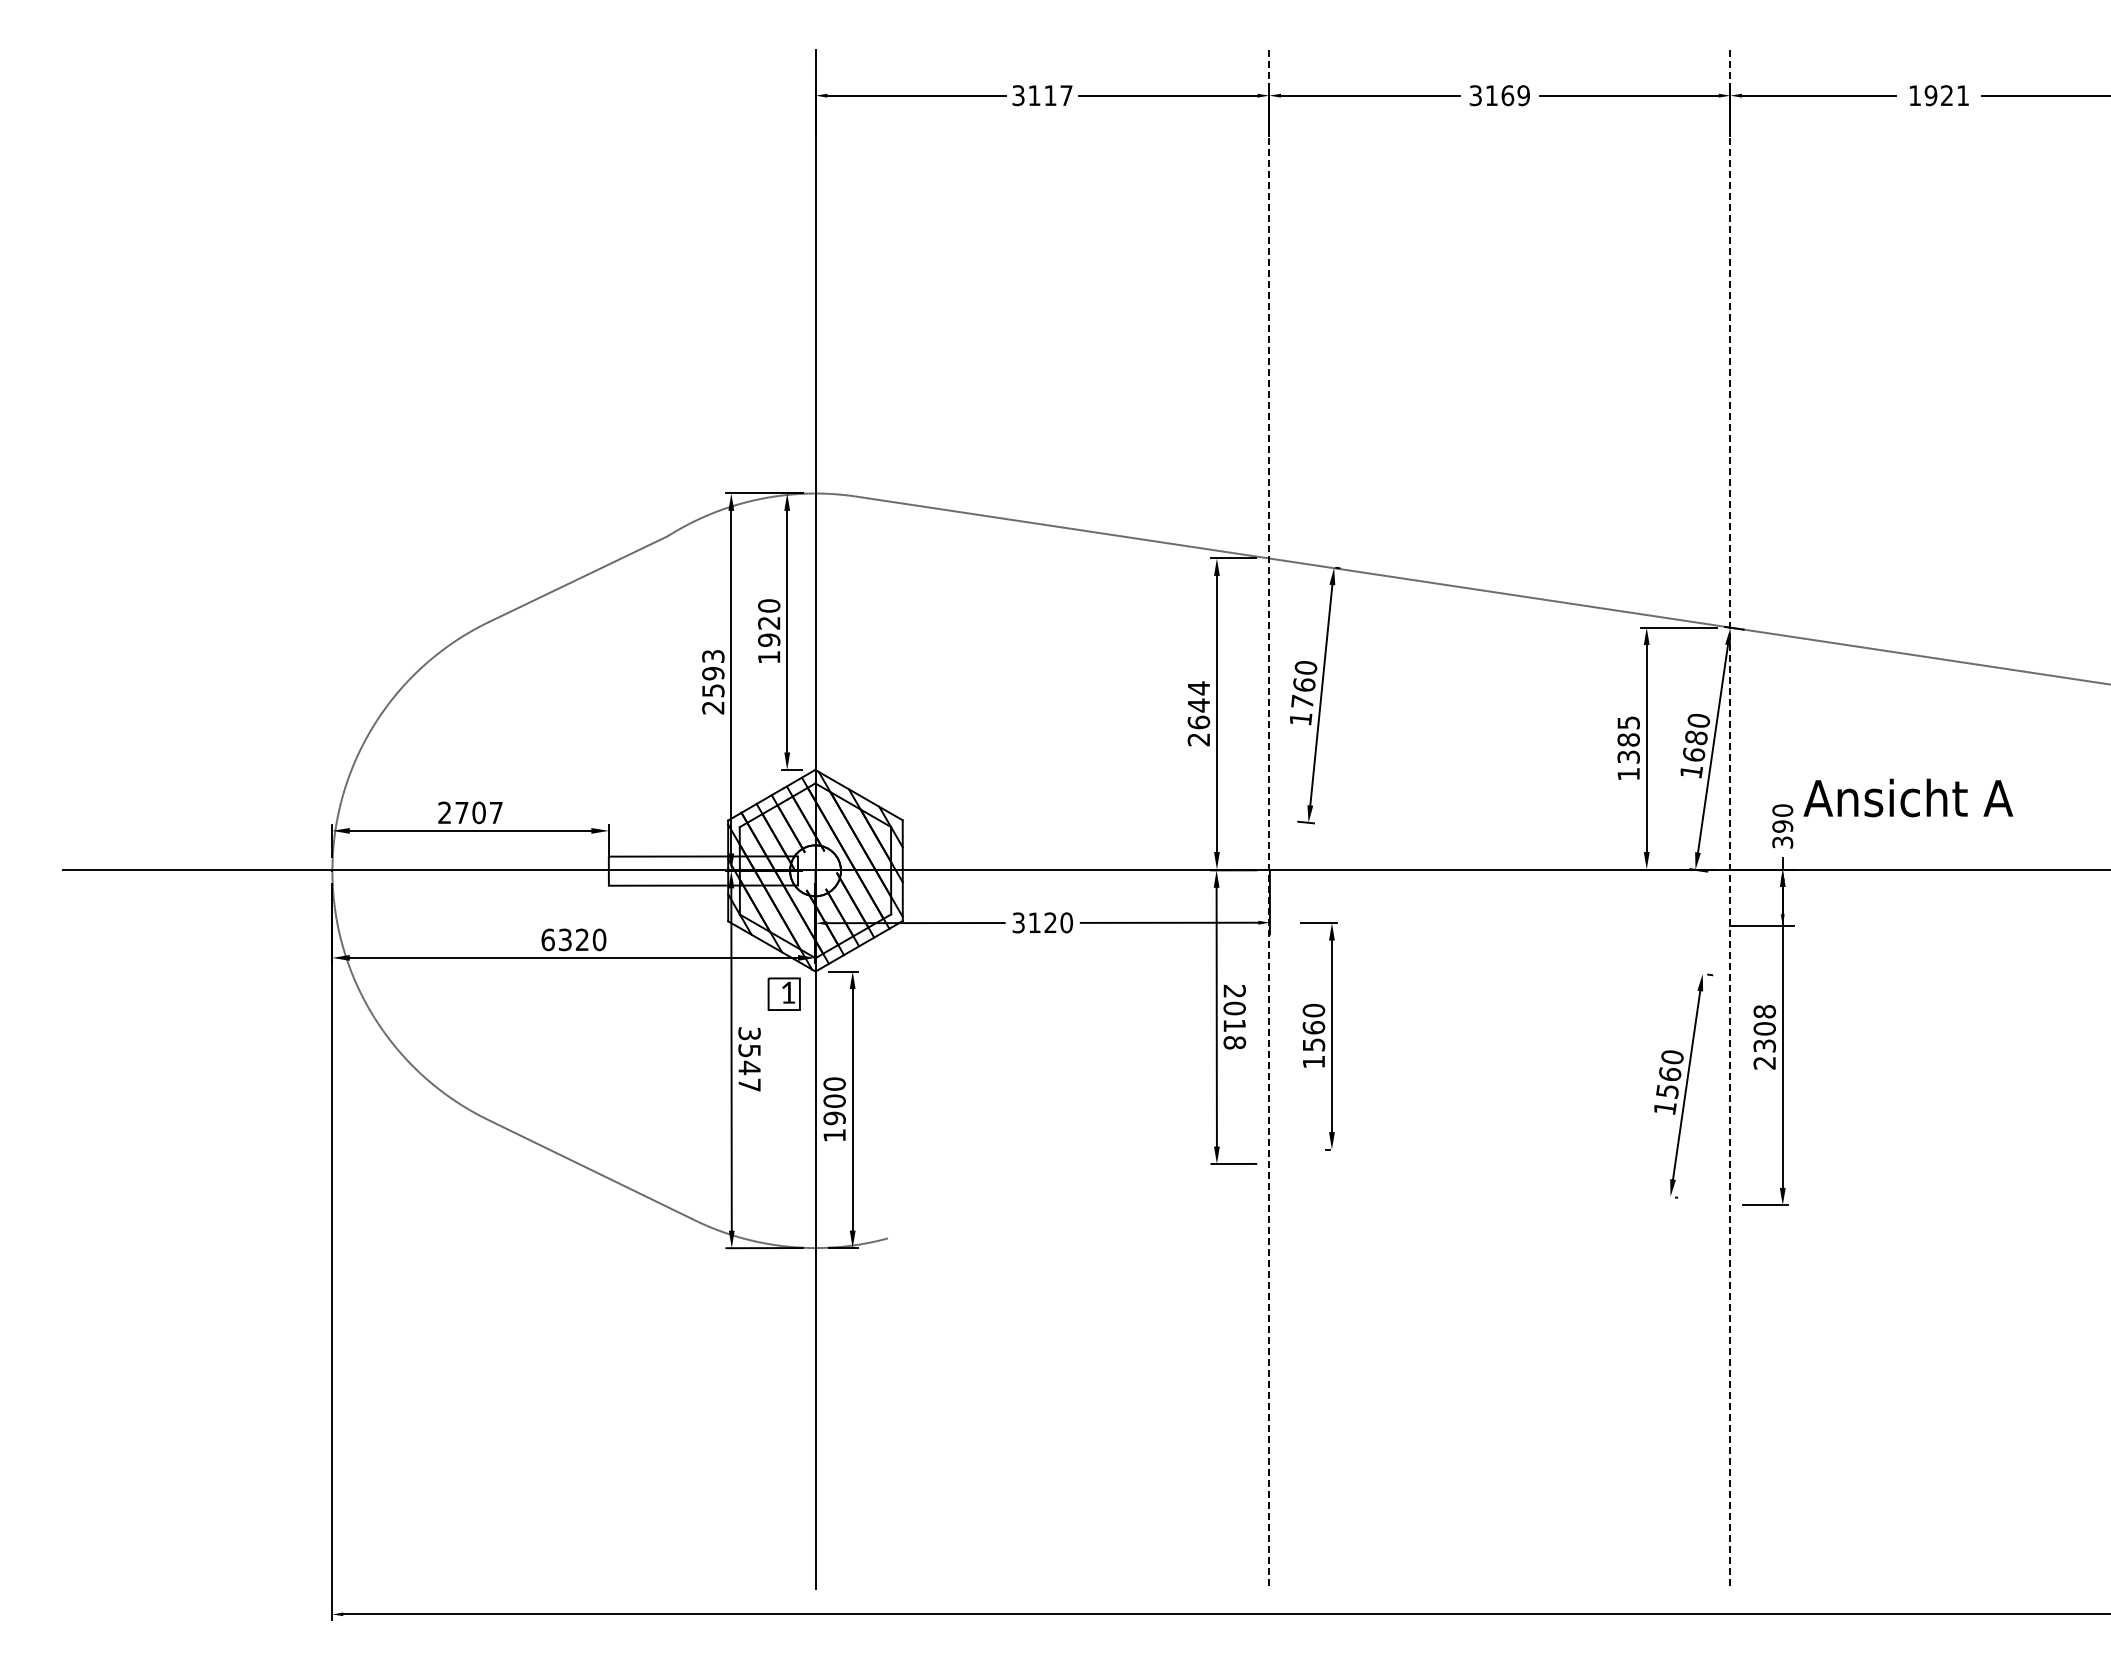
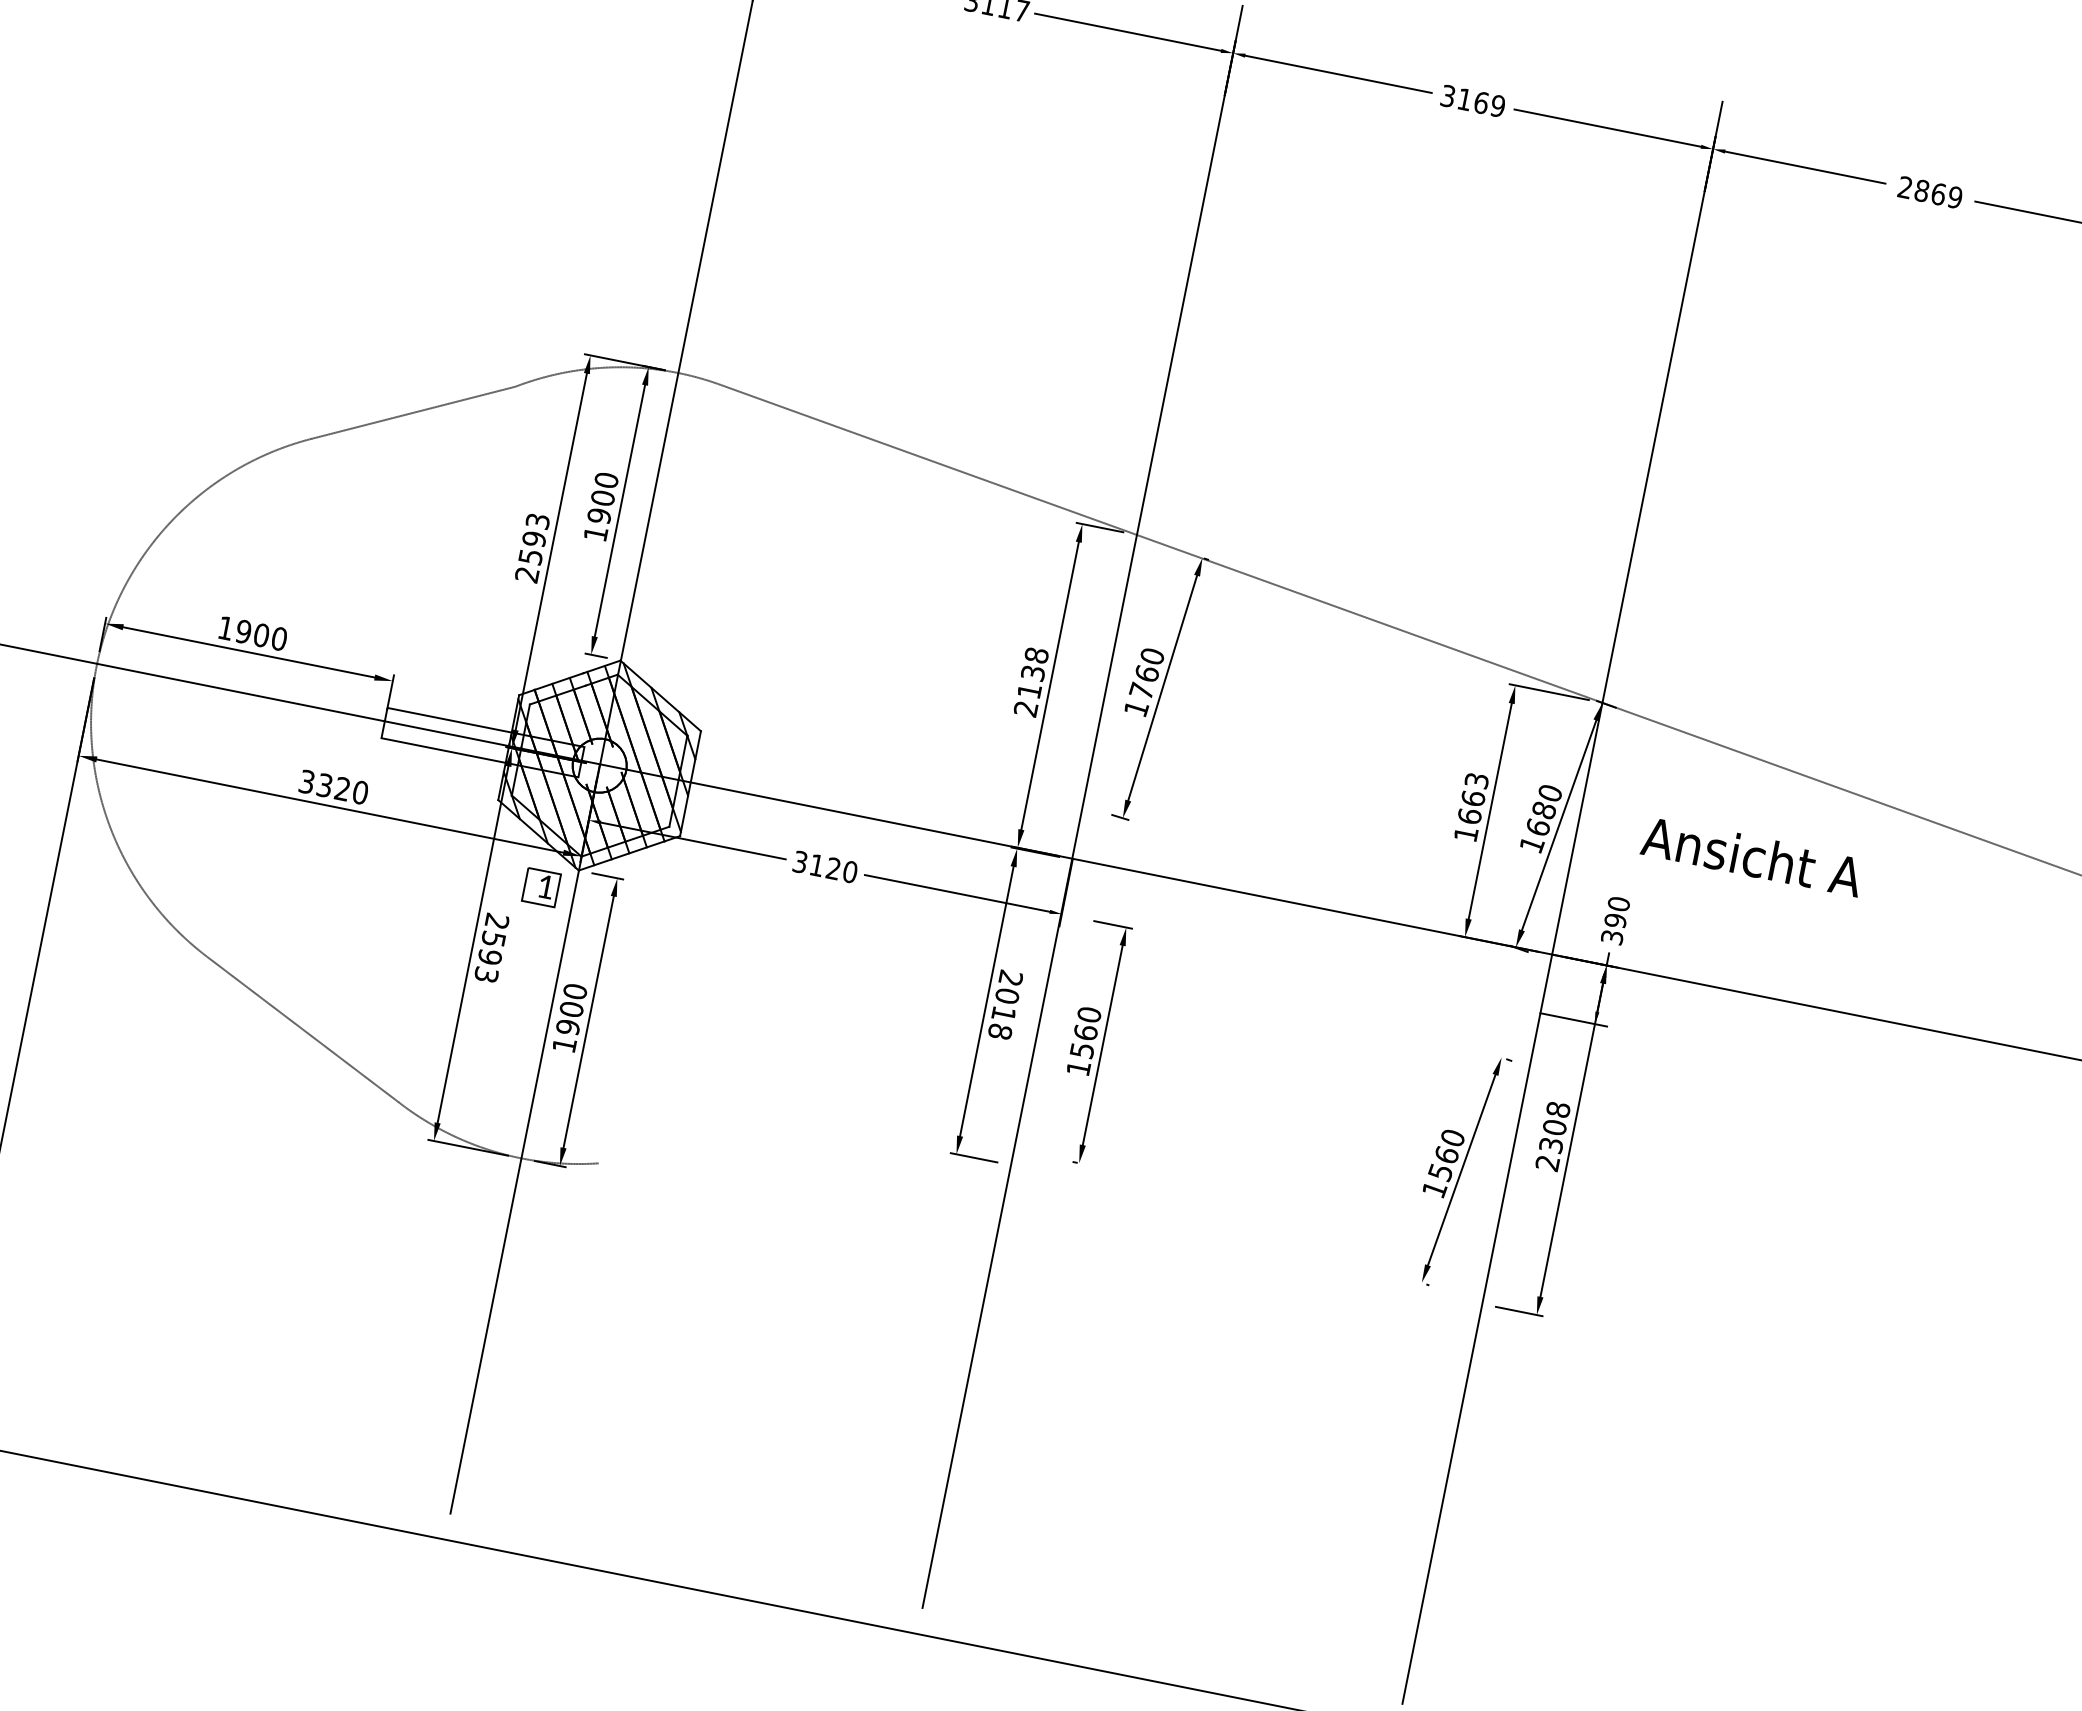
text: (1939, 95) -> (1930, 192), 1921 -> 2869
text: (769, 622) -> (603, 497), 1920 -> 1900
text: (1198, 705) -> (1032, 673), 2644 -> 2138
text: (1628, 739) -> (1473, 798), 1385 -> 1663
text: (1908, 797) -> (1752, 856), moved
text: (470, 812) -> (252, 633), 2707 -> 1900
line: (1269, 819) -> (1082, 806), dashed -> solid
line: (1730, 819) -> (1562, 902), dashed -> solid
text: (547, 939) -> (306, 781), 6320 -> 3320
text: (749, 1059) -> (491, 948), 3547 -> 2593

